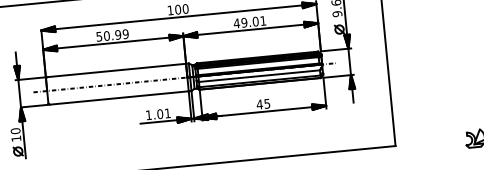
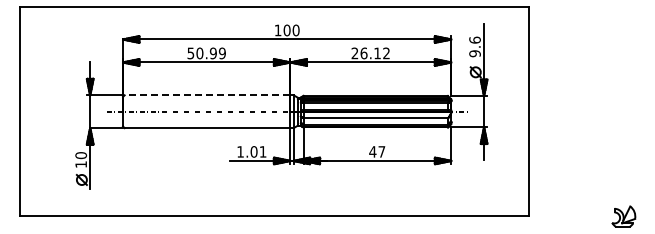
text: (249, 22) -> (370, 53), 49.01 -> 26.12
line: (116, 70) -> (207, 95), solid -> dashed
text: (266, 103) -> (381, 151), 45 -> 47

